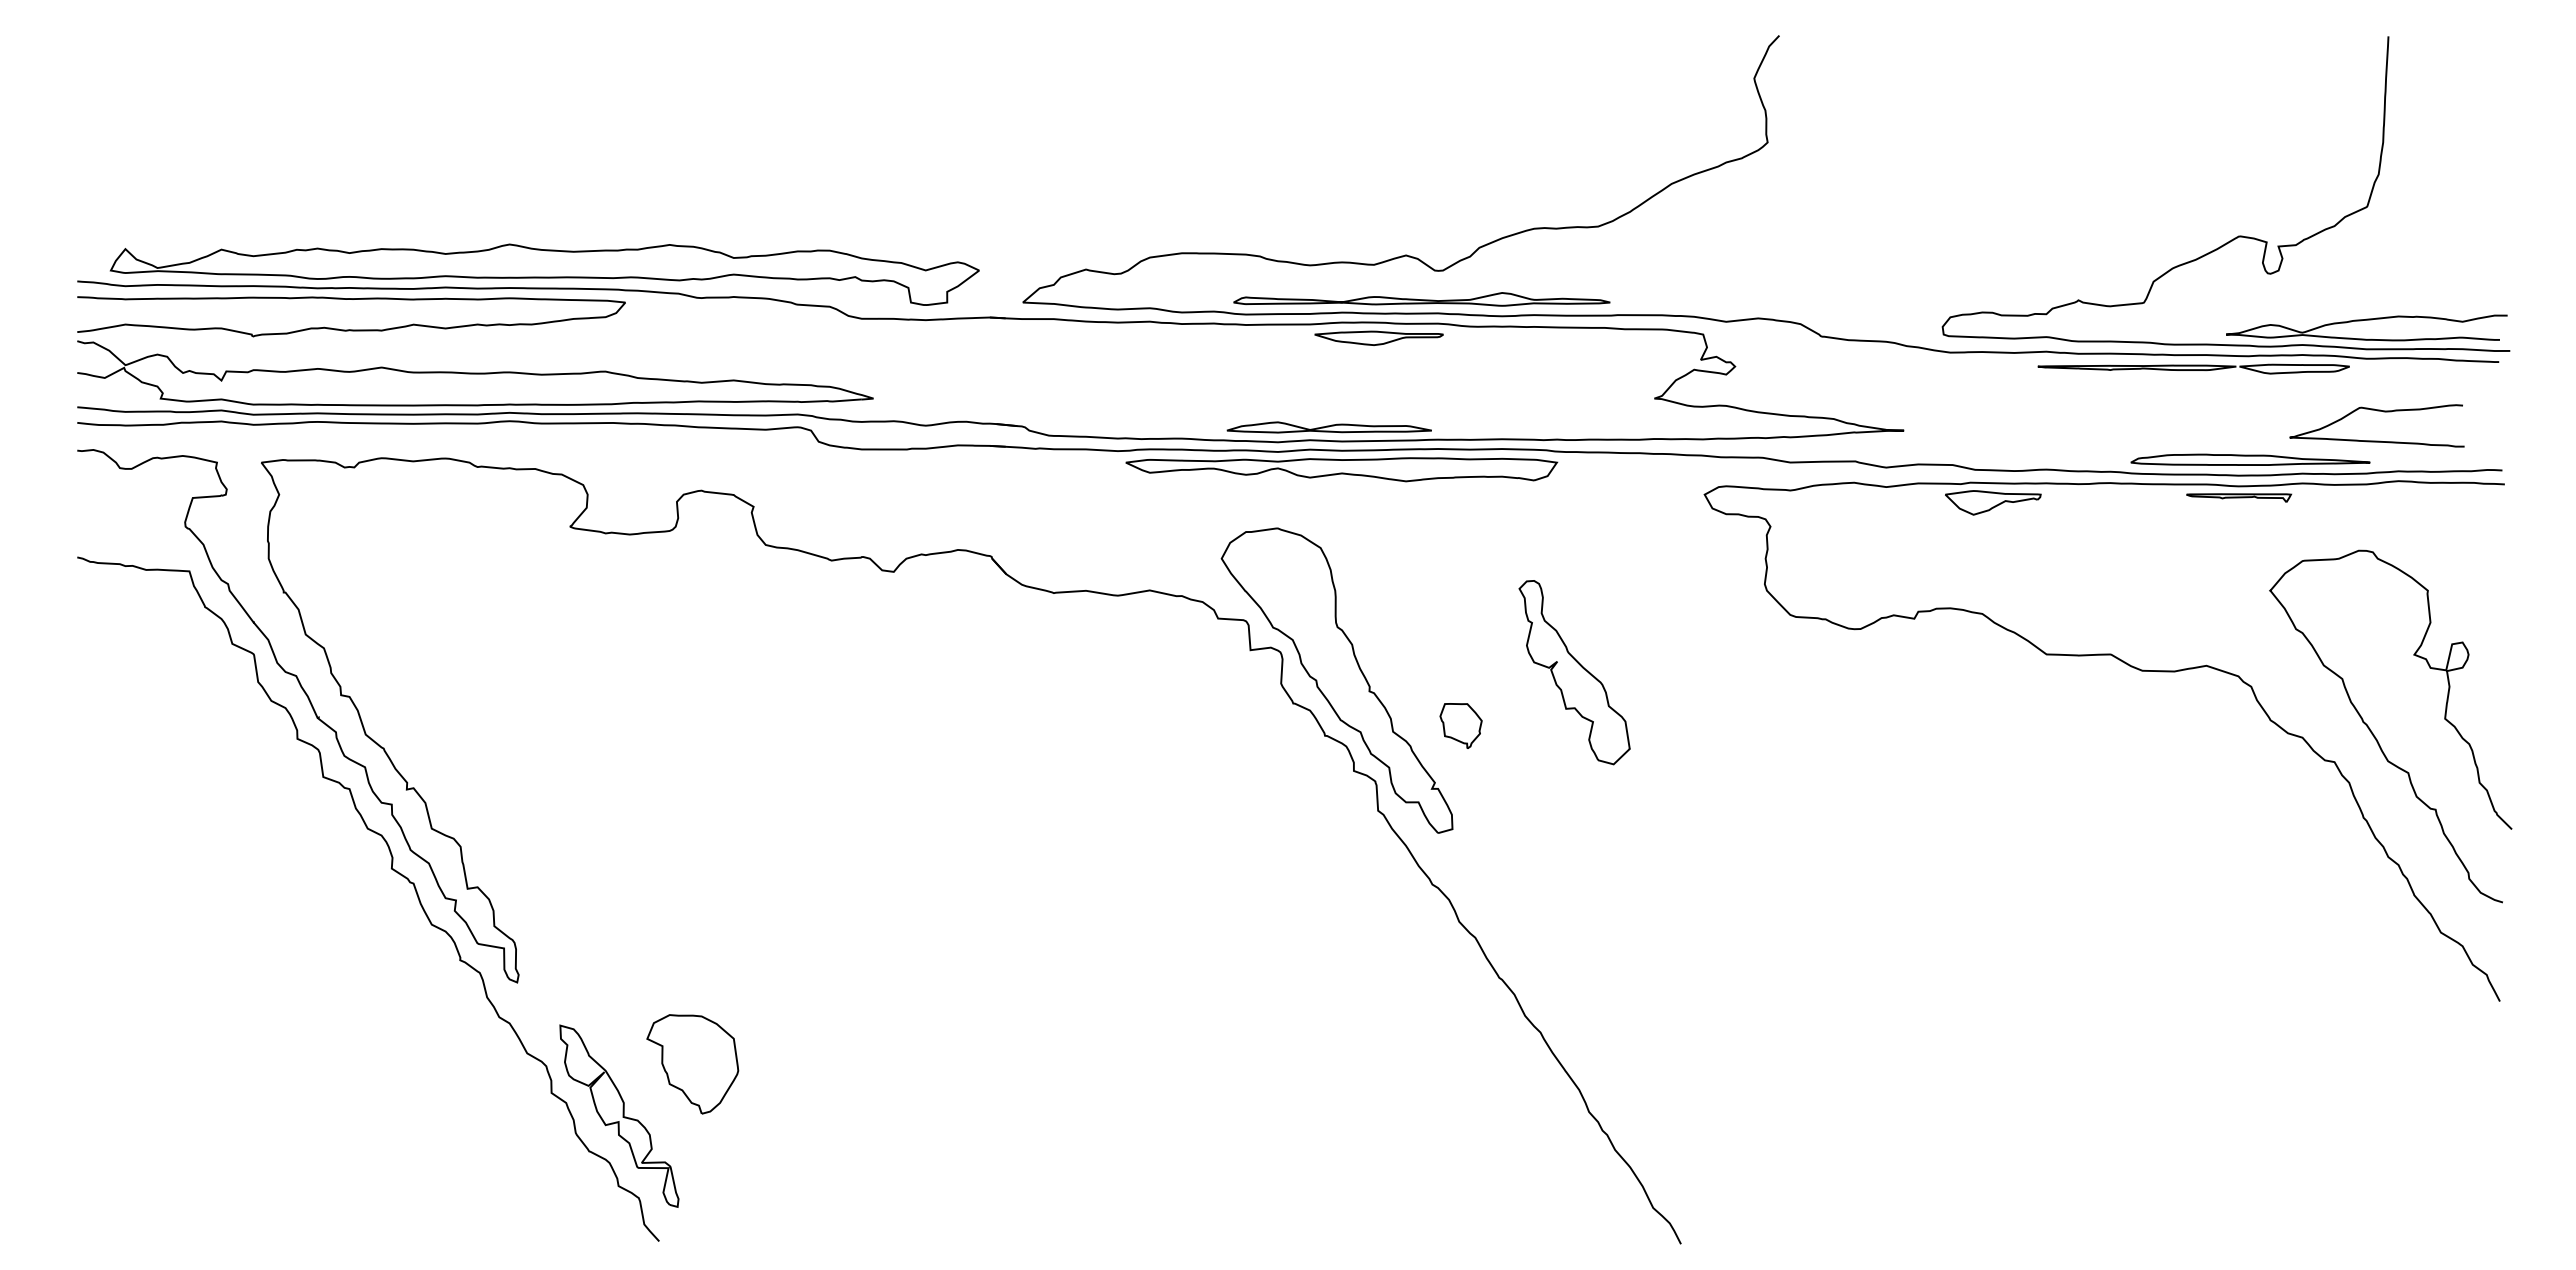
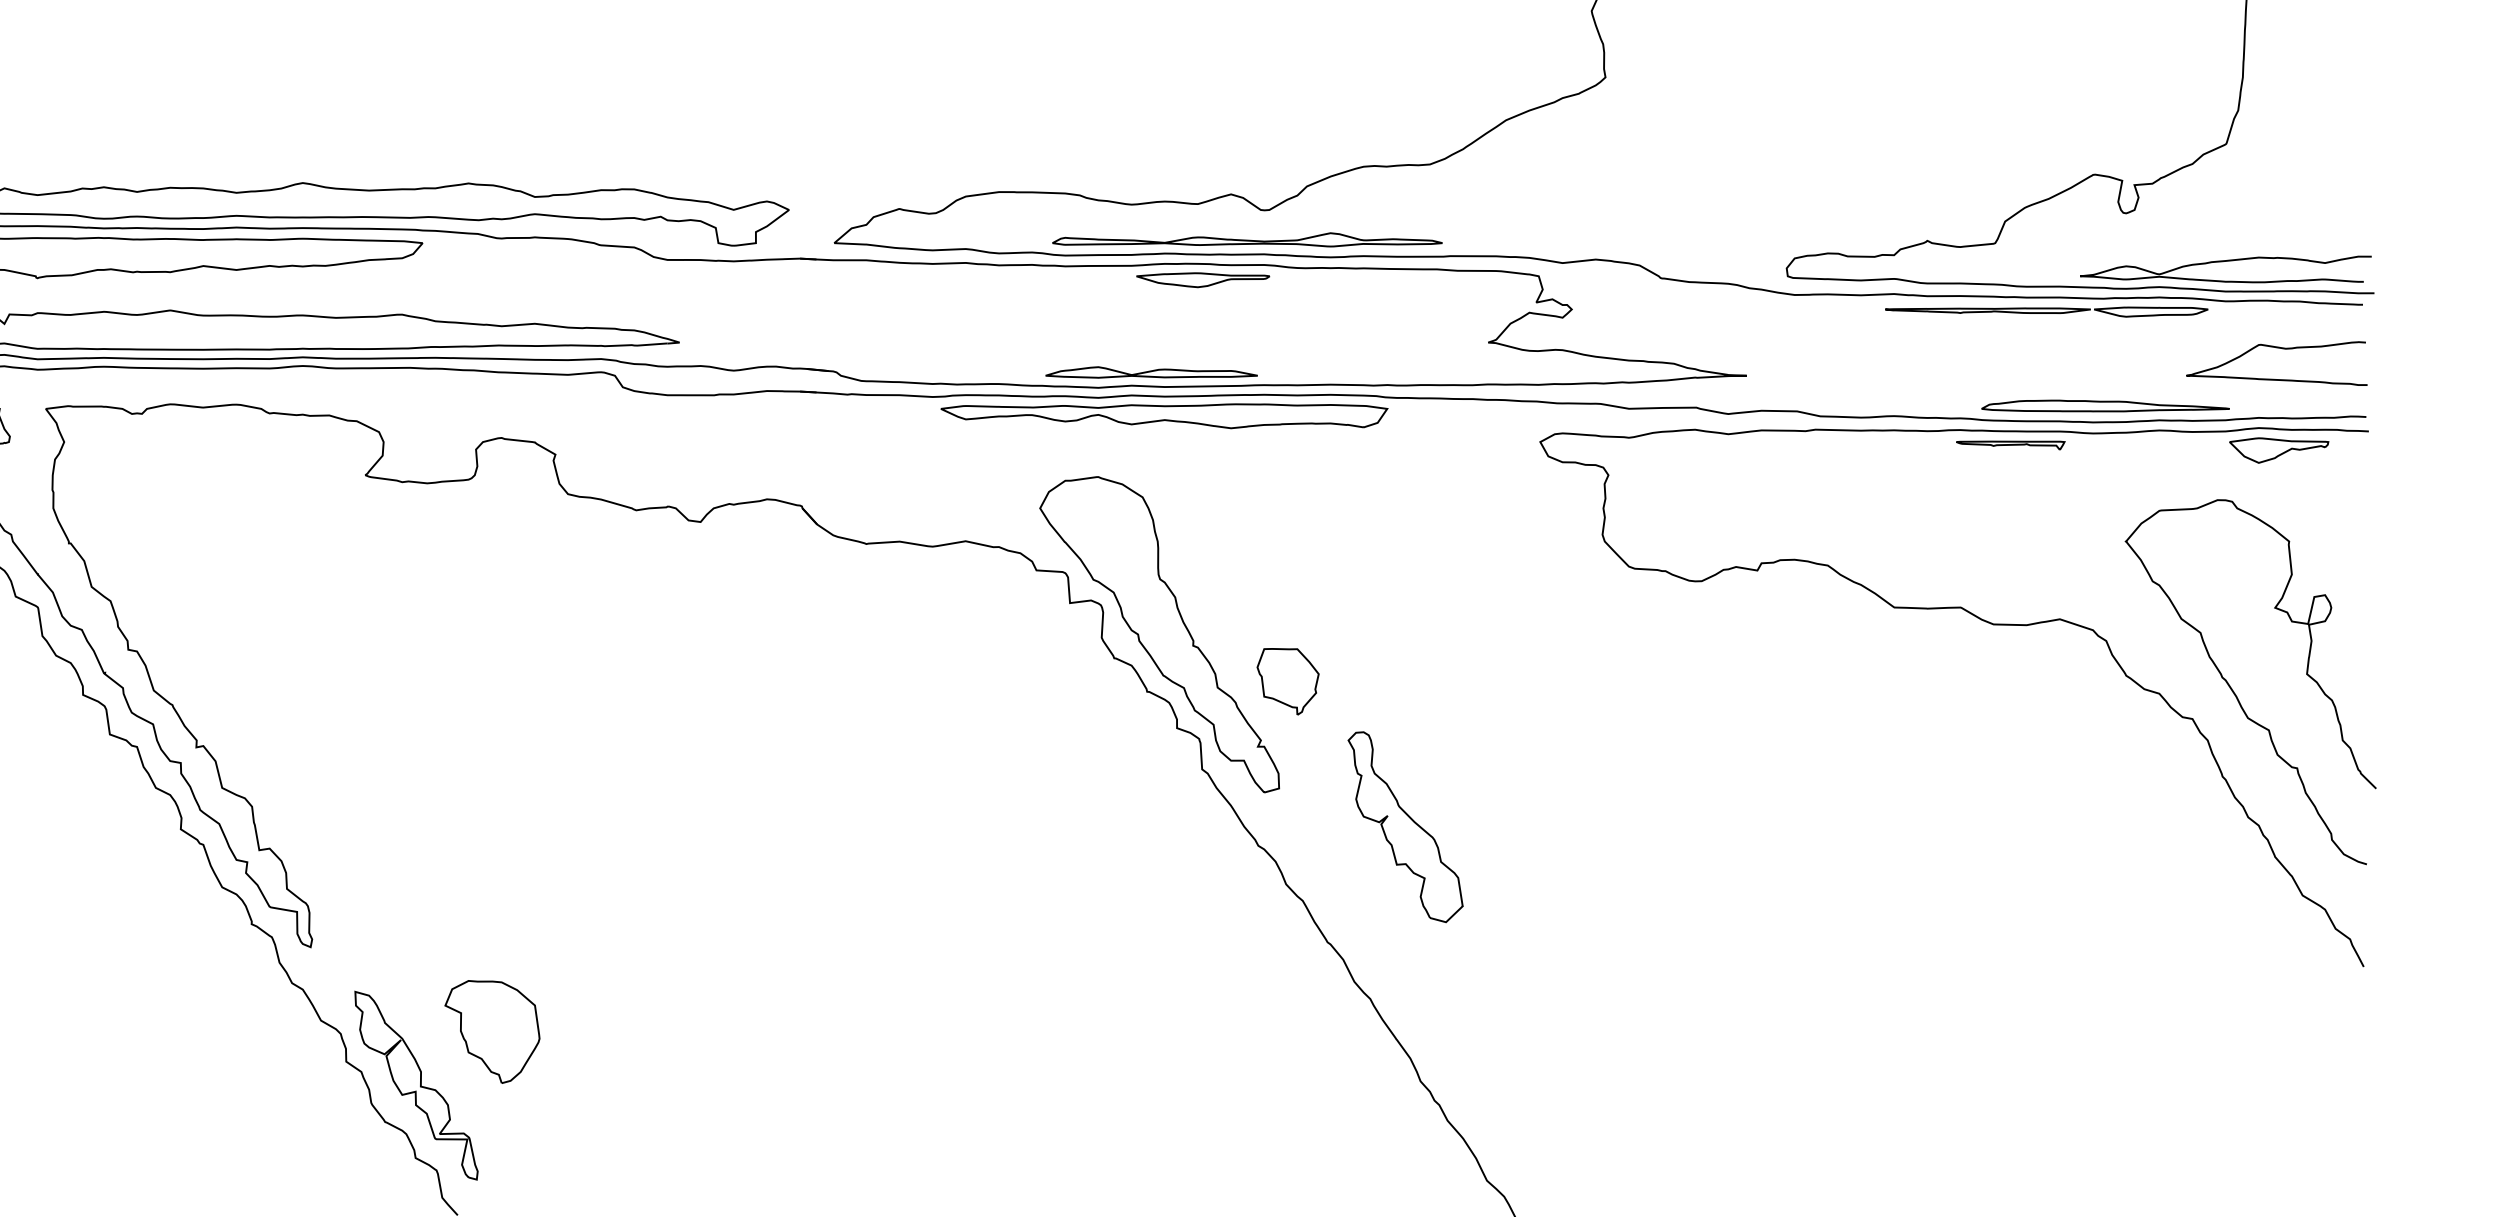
curve: (2377, 411) -> (2277, 348), moved
part: (2239, 497) -> (2011, 445), moved
part: (1993, 502) -> (2279, 450), moved
part: (1574, 672) -> (1405, 827), moved
part: (1460, 725) -> (1287, 681), size x1.43

